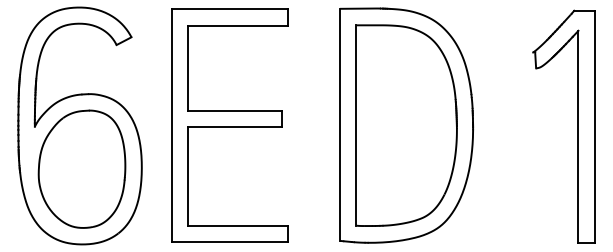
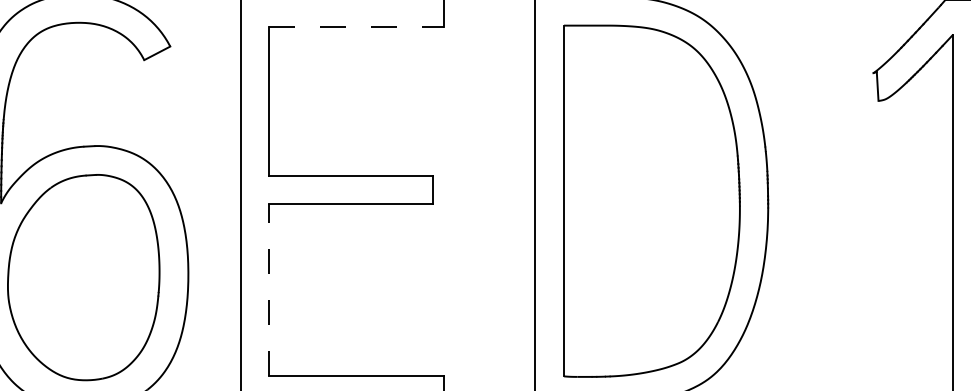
line: (237, 25) -> (355, 25), solid -> dashed
line: (188, 176) -> (270, 290), solid -> dashed

